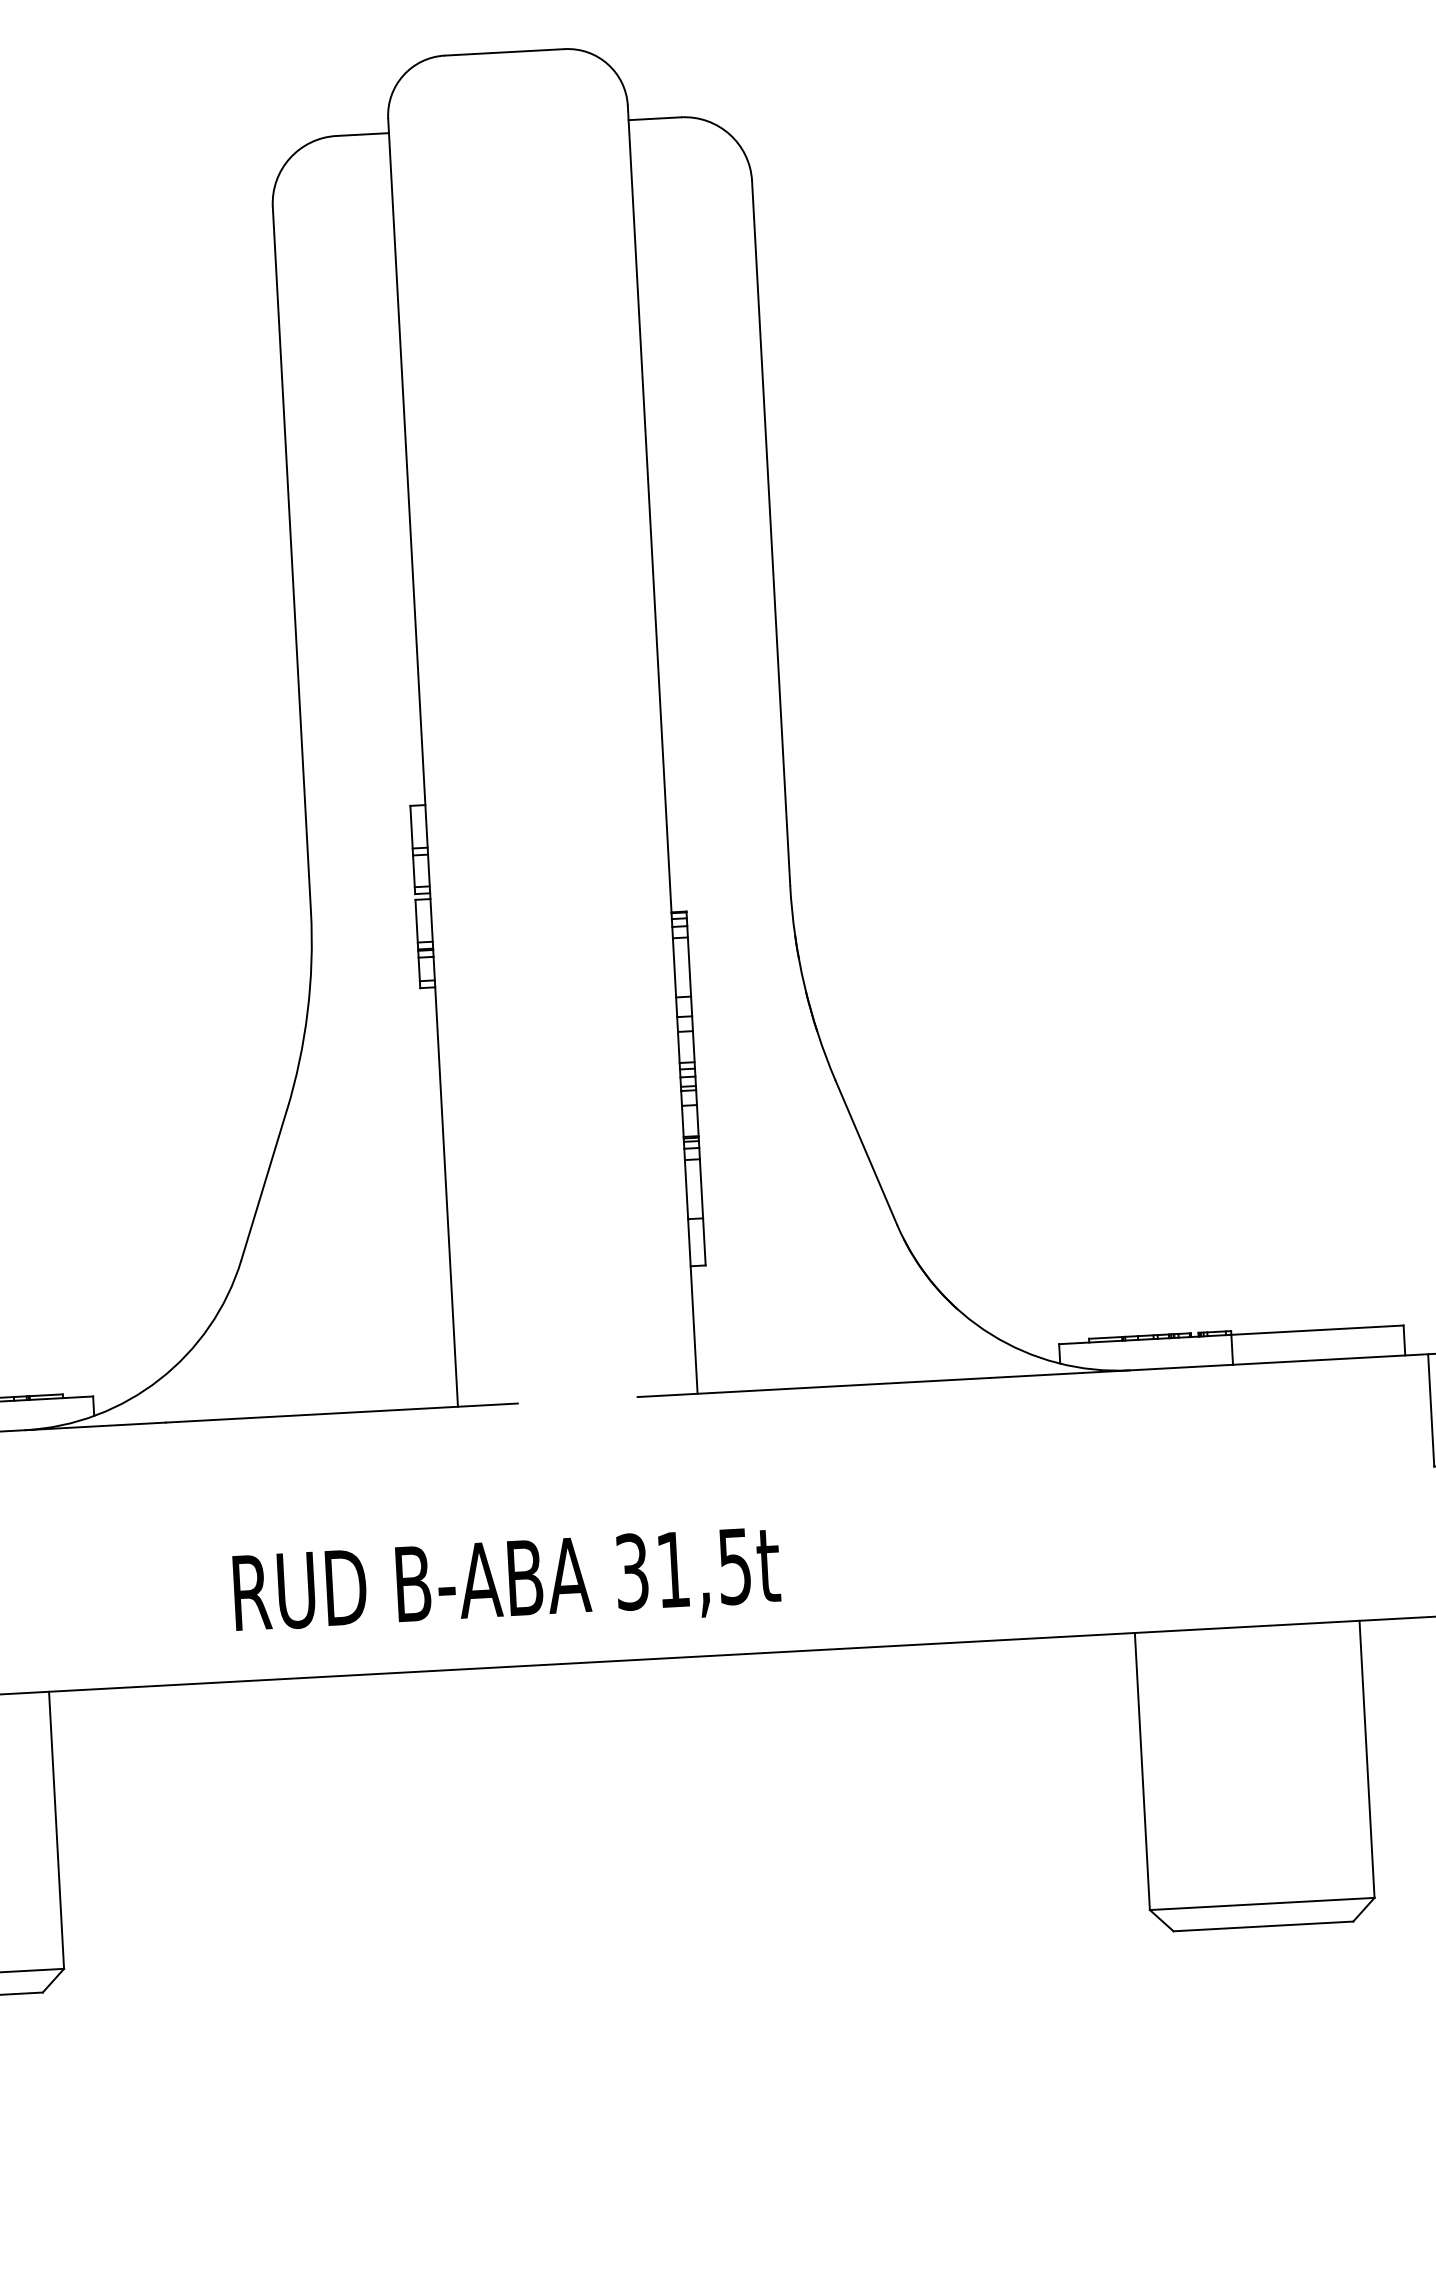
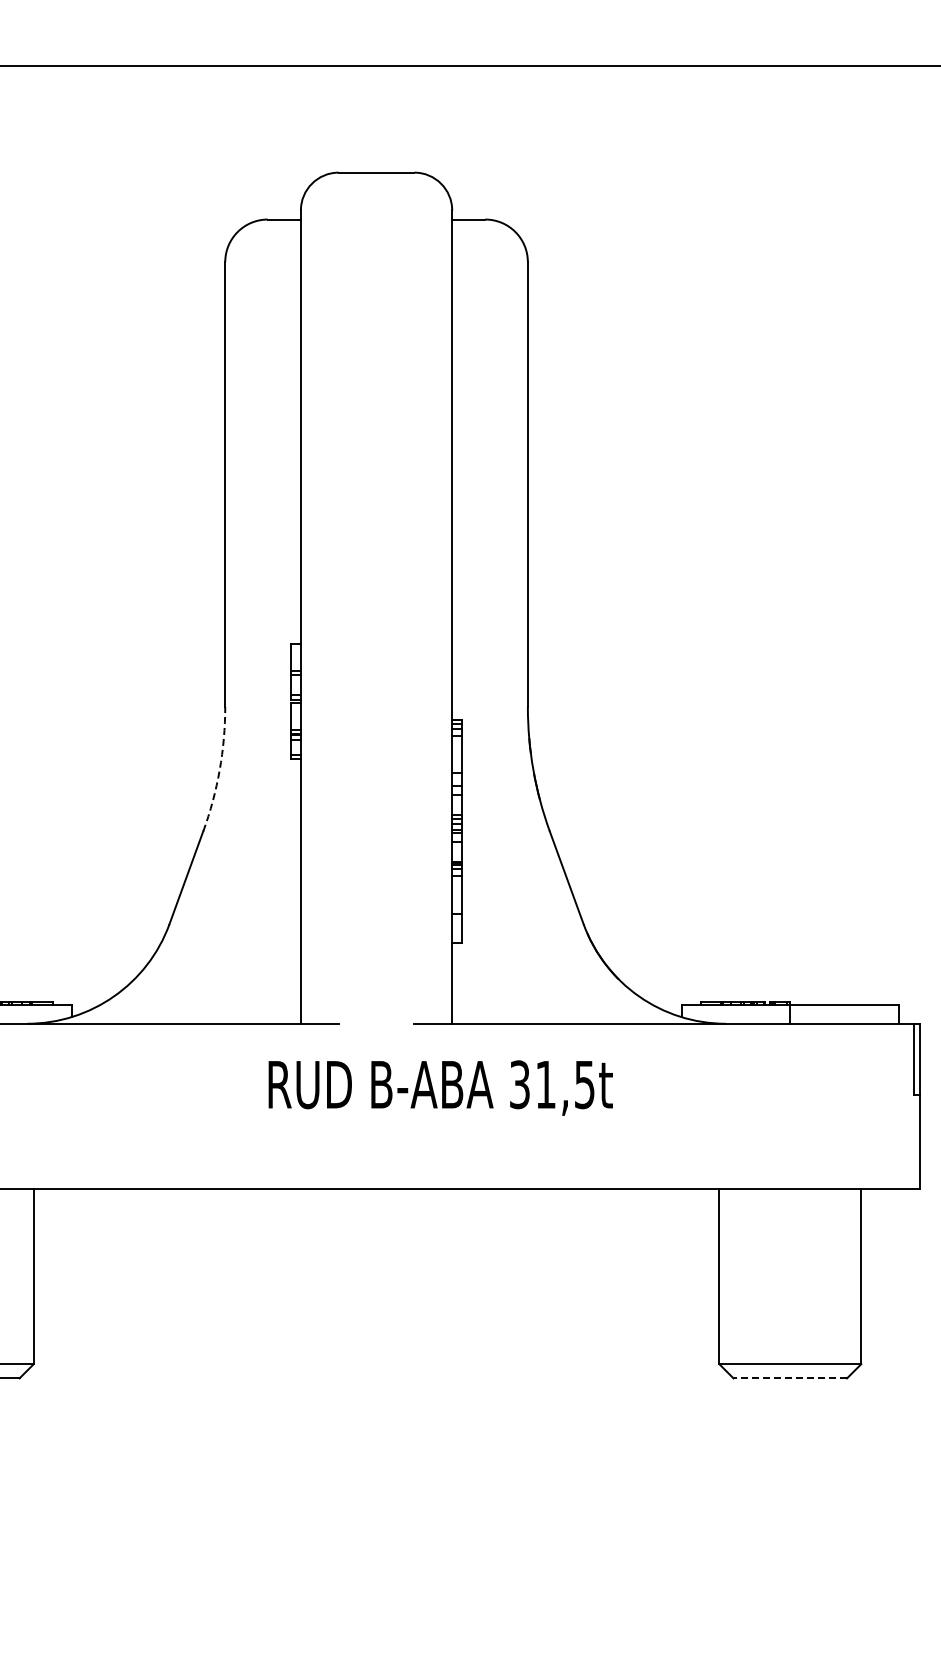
arc: (307, 1012) -> (219, 770), solid -> dashed
text: (506, 1583) -> (440, 1087), moved
line: (1263, 1926) -> (790, 1378), solid -> dashed

